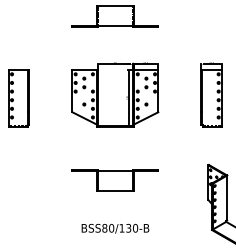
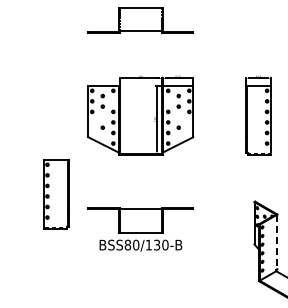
part: (19, 98) -> (56, 194), moved
line: (227, 198) -> (277, 242), solid -> dashed
text: (115, 228) -> (140, 245), moved

